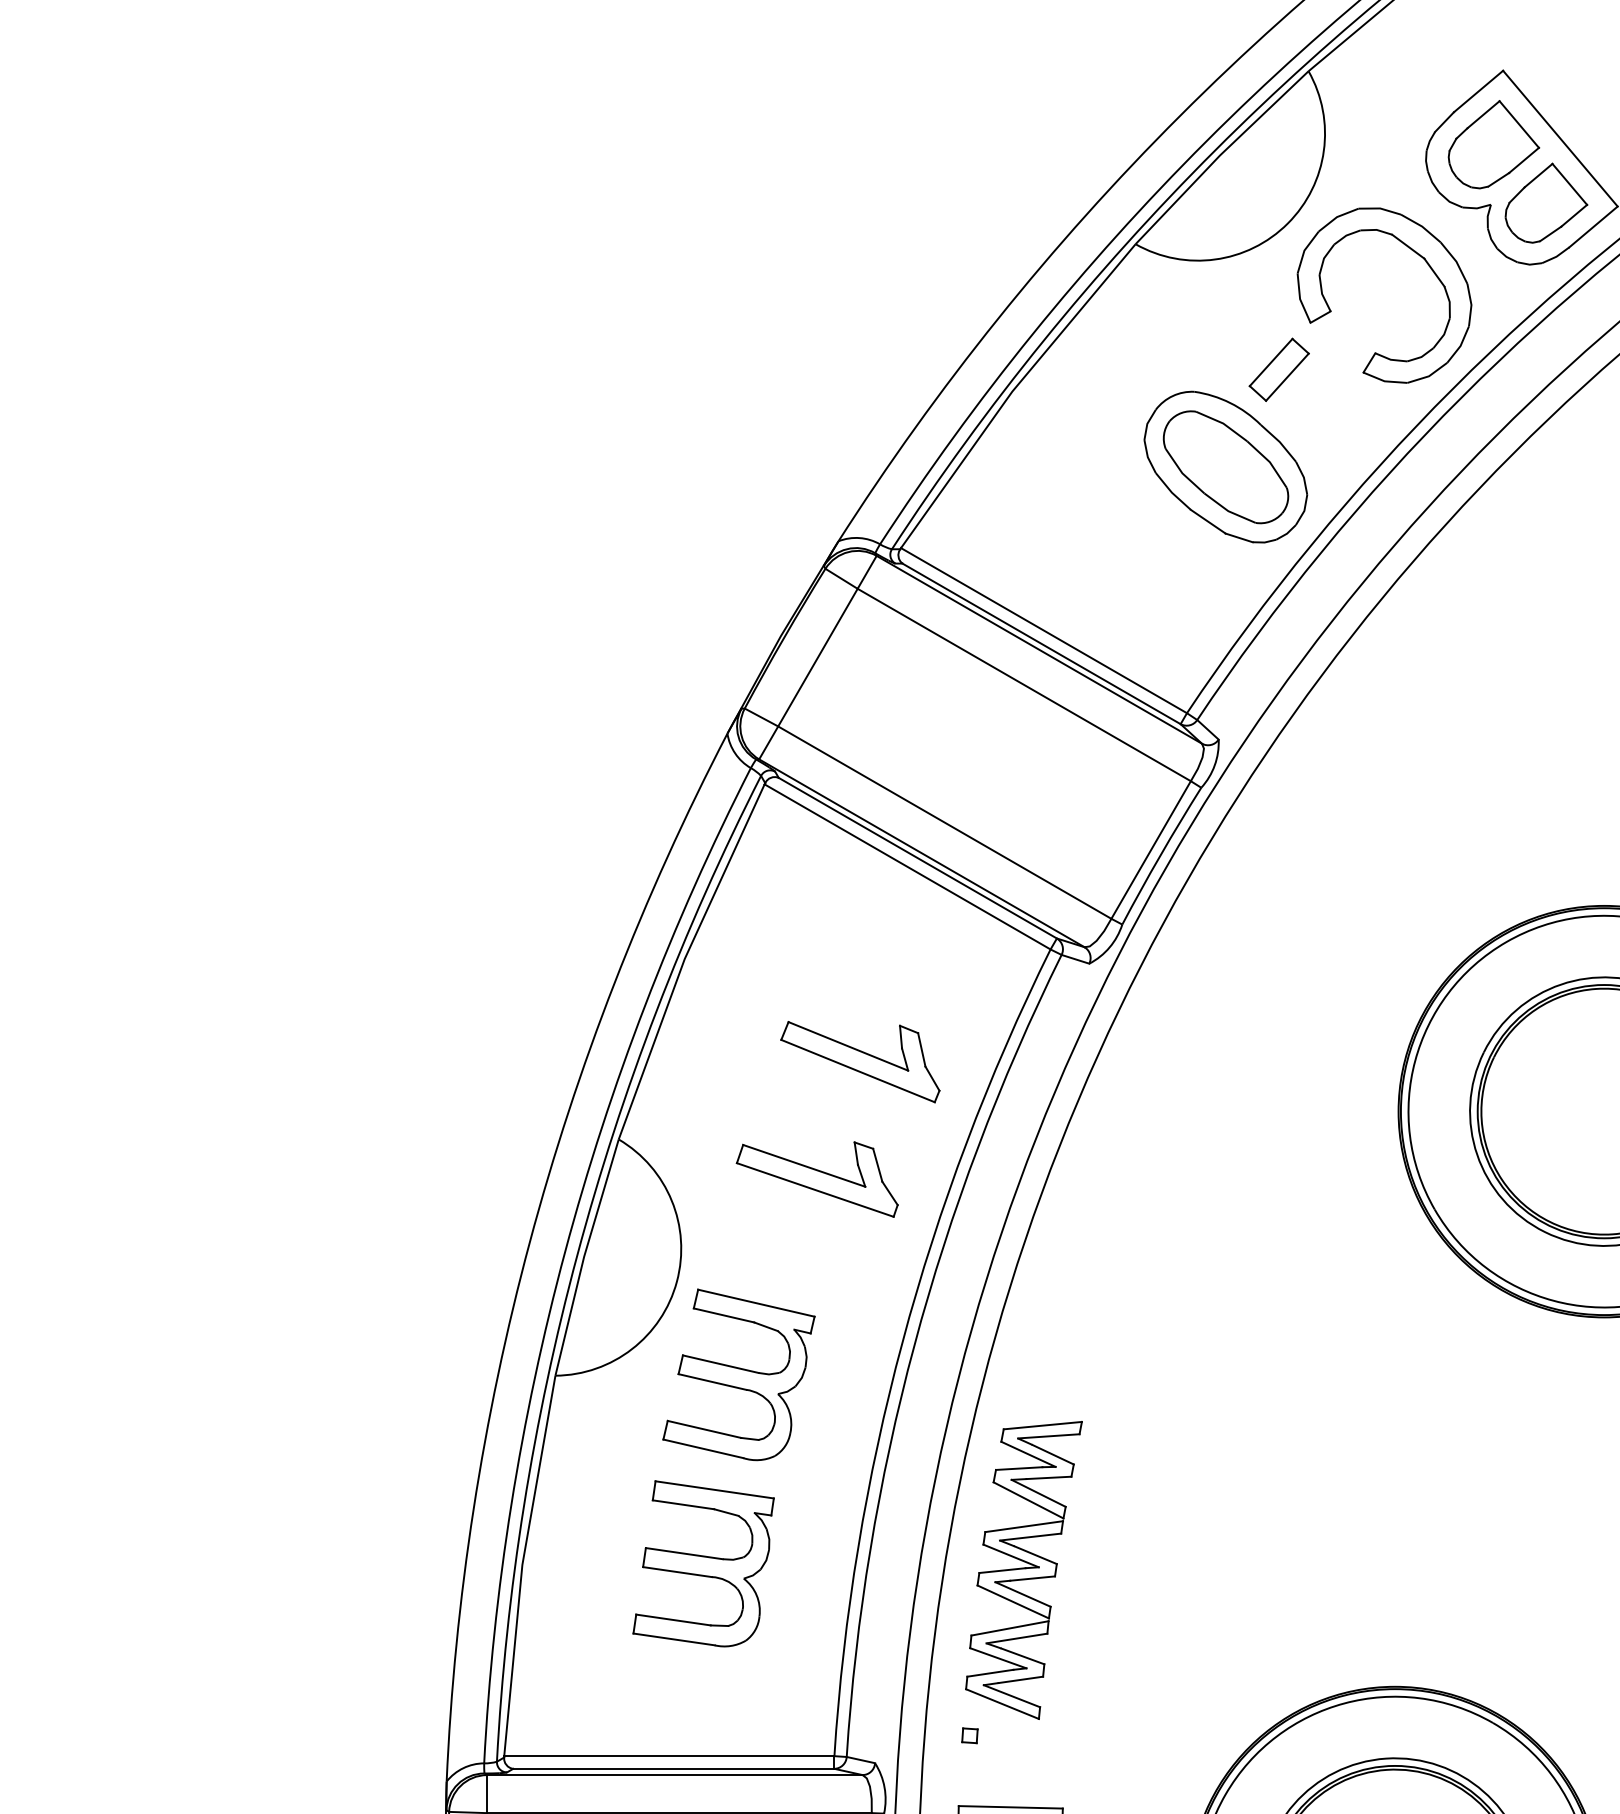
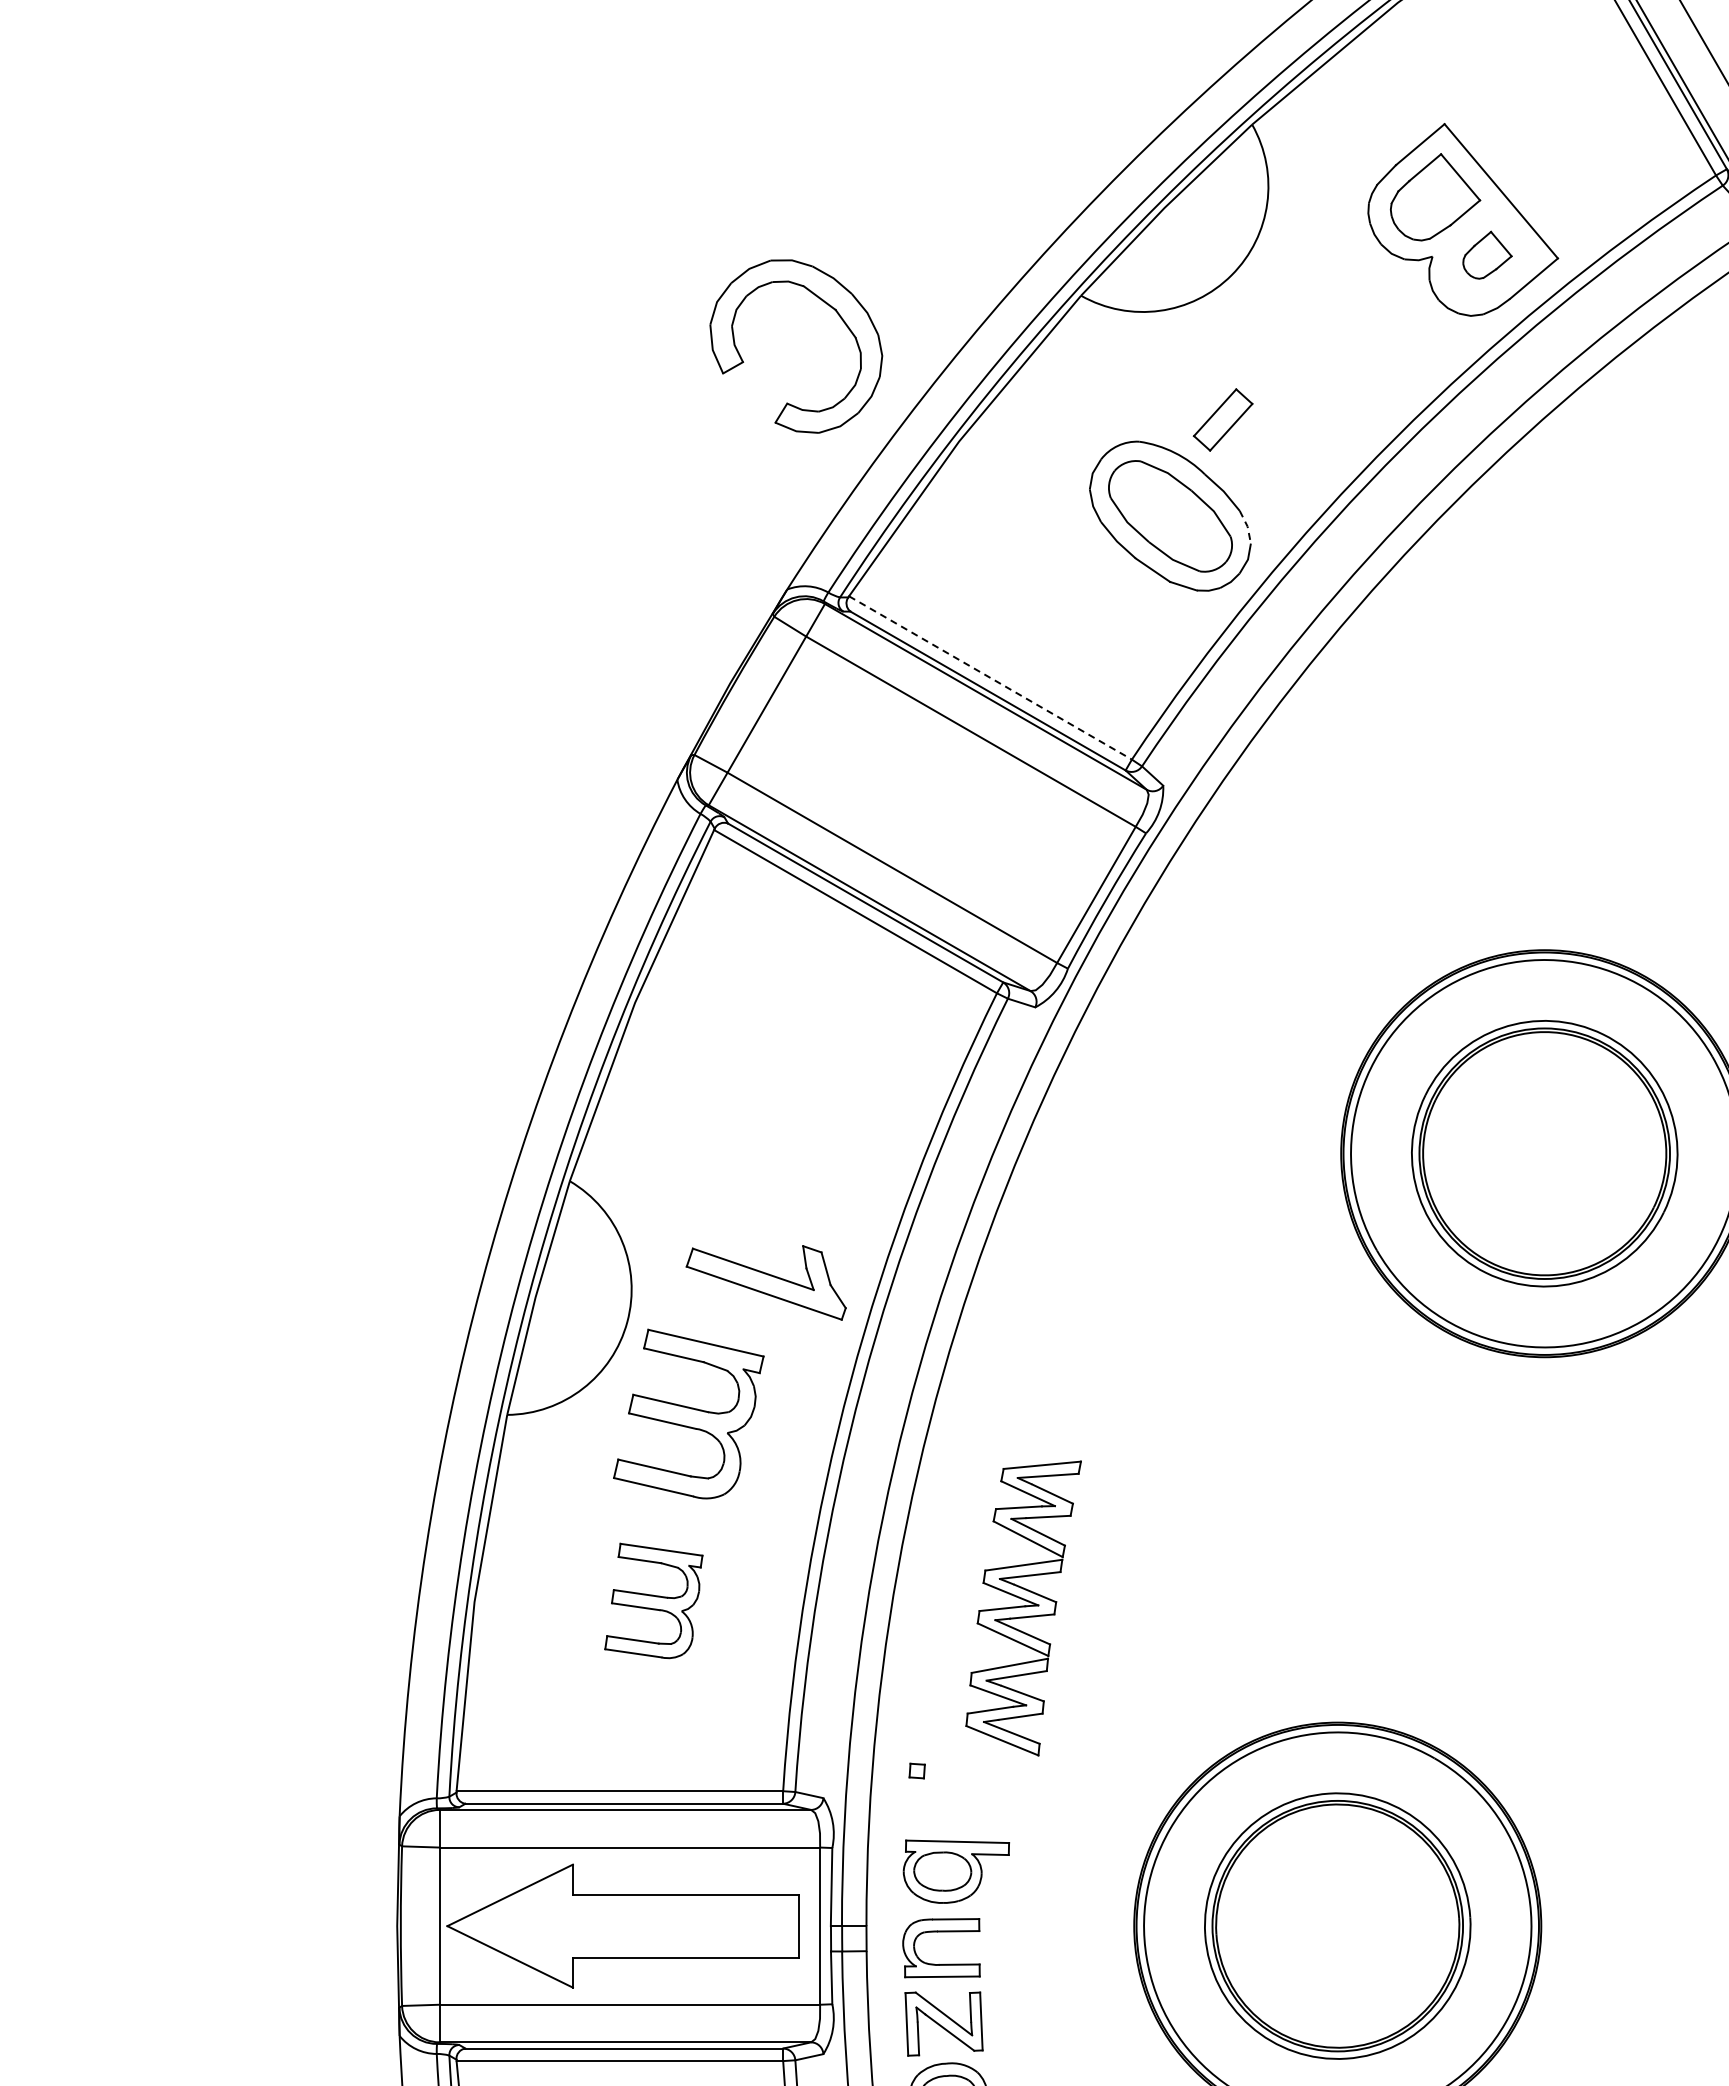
part: (1546, 203) -> (1487, 255), size x0.6
part: (1416, 254) -> (827, 305), moved
line: (1303, 477) -> (1247, 526), solid -> dashed
line: (1044, 631) -> (990, 678), solid -> dashed
part: (860, 1061) -> (808, 1104), removed
part: (816, 1179) -> (765, 1282), moved
part: (703, 1563) -> (653, 1600), size x0.7
part: (1023, 1570) -> (1023, 1608), moved

